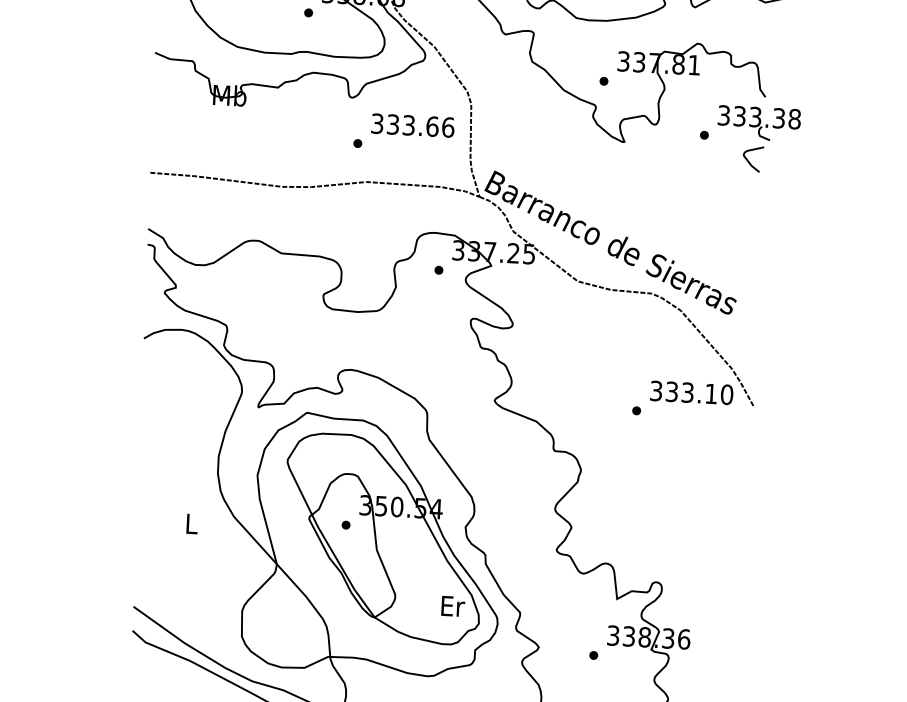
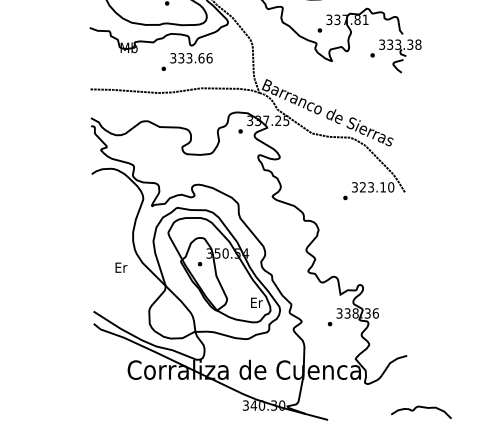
text: (402, 131) -> (186, 61), moved
text: (671, 392) -> (362, 187), 333.10 -> 323.10
text: (192, 523) -> (121, 267), L -> Er

